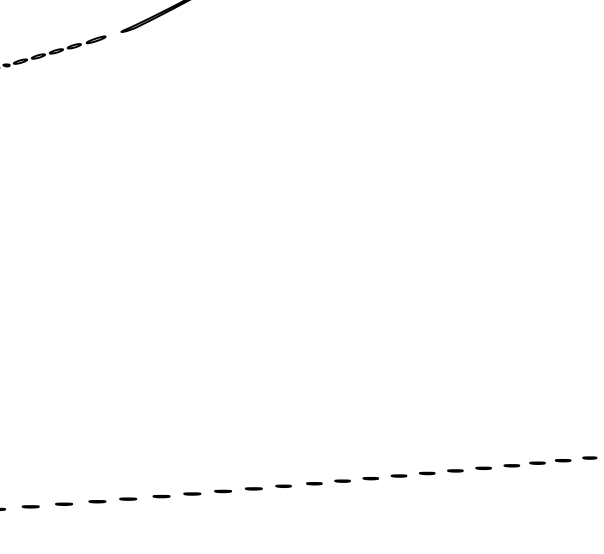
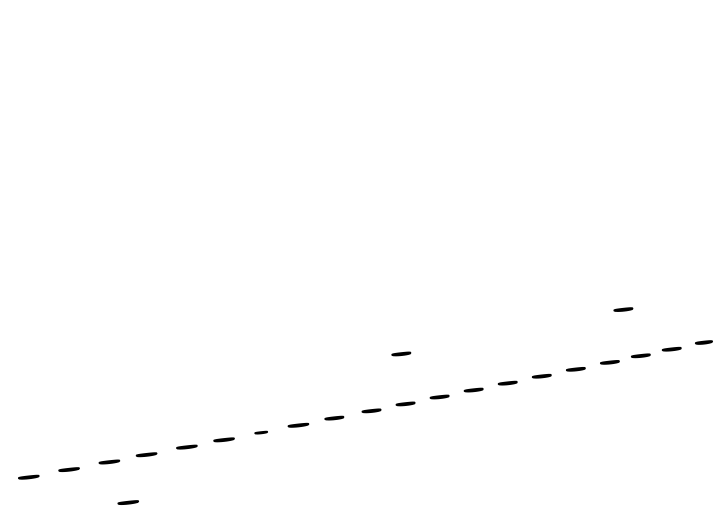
line: (527, 423) -> (623, 308), added
line: (343, 439) -> (401, 353), added
part: (222, 491) -> (260, 432), size x0.6
line: (108, 535) -> (127, 501), added

